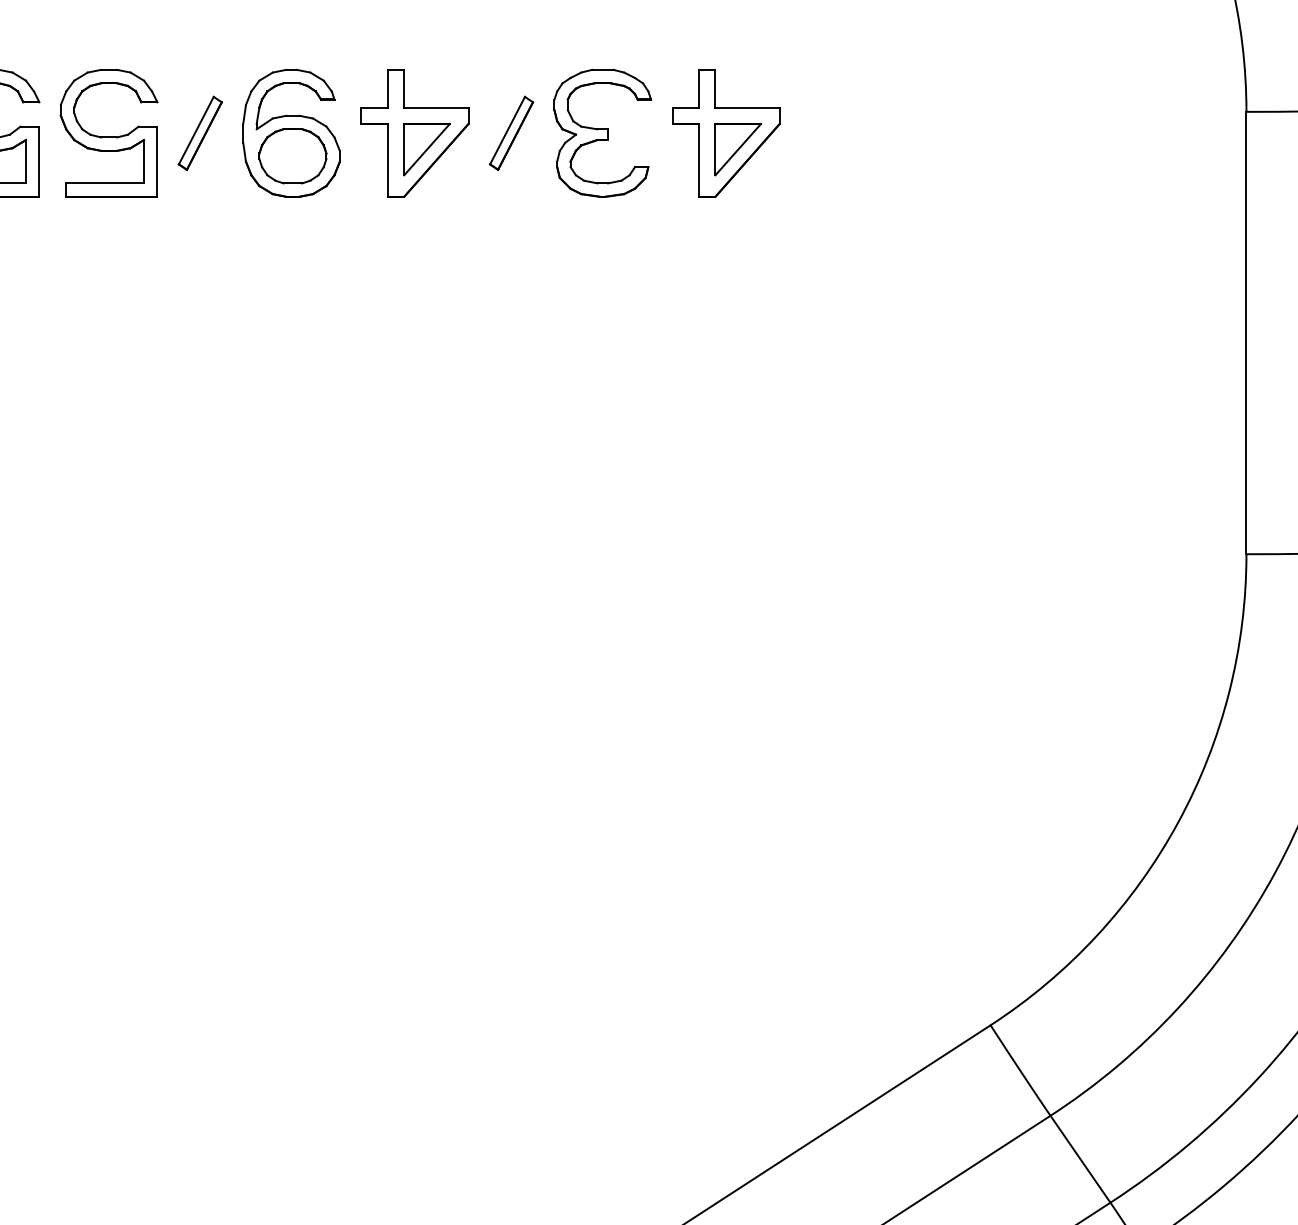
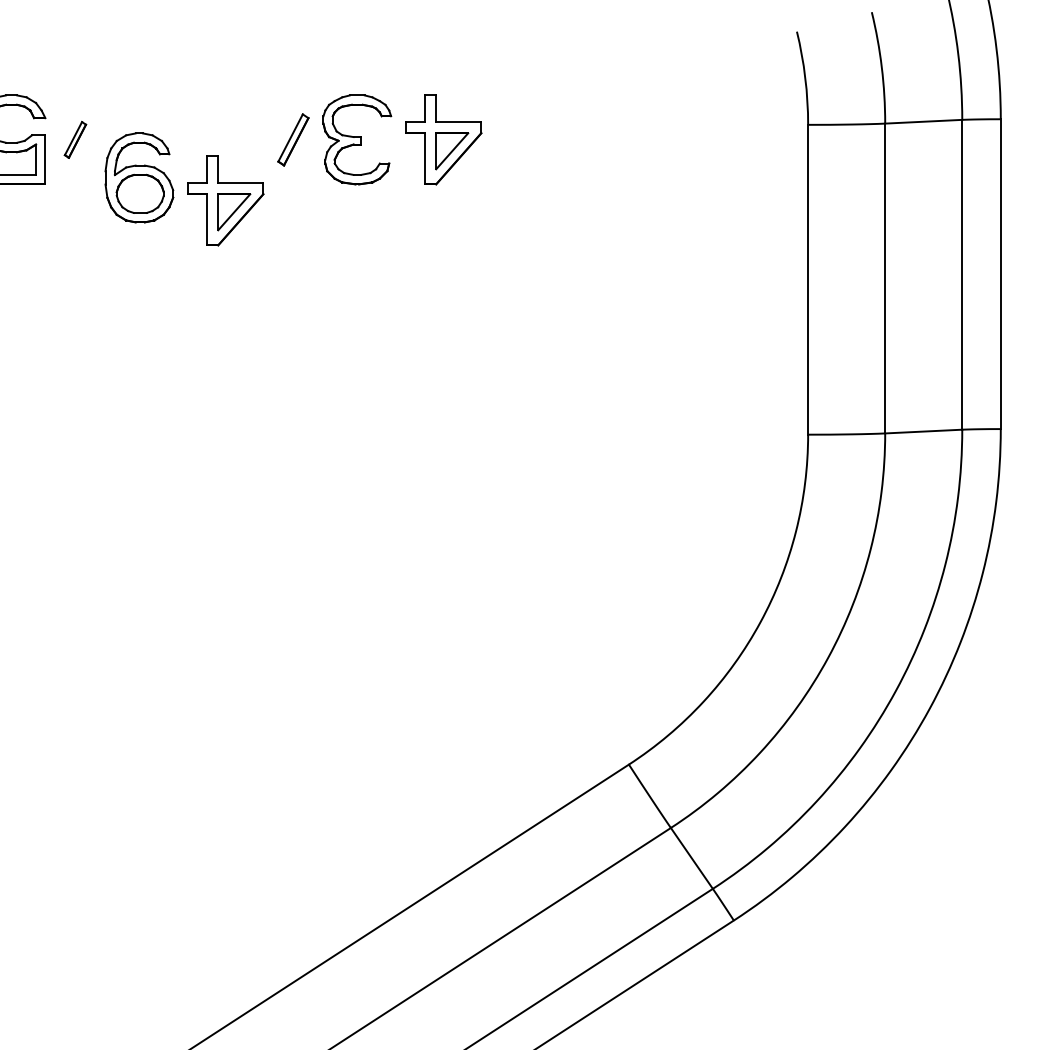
part: (200, 132) -> (75, 139), size x0.7
part: (291, 132) -> (139, 177), moved
part: (414, 132) -> (225, 200), moved

